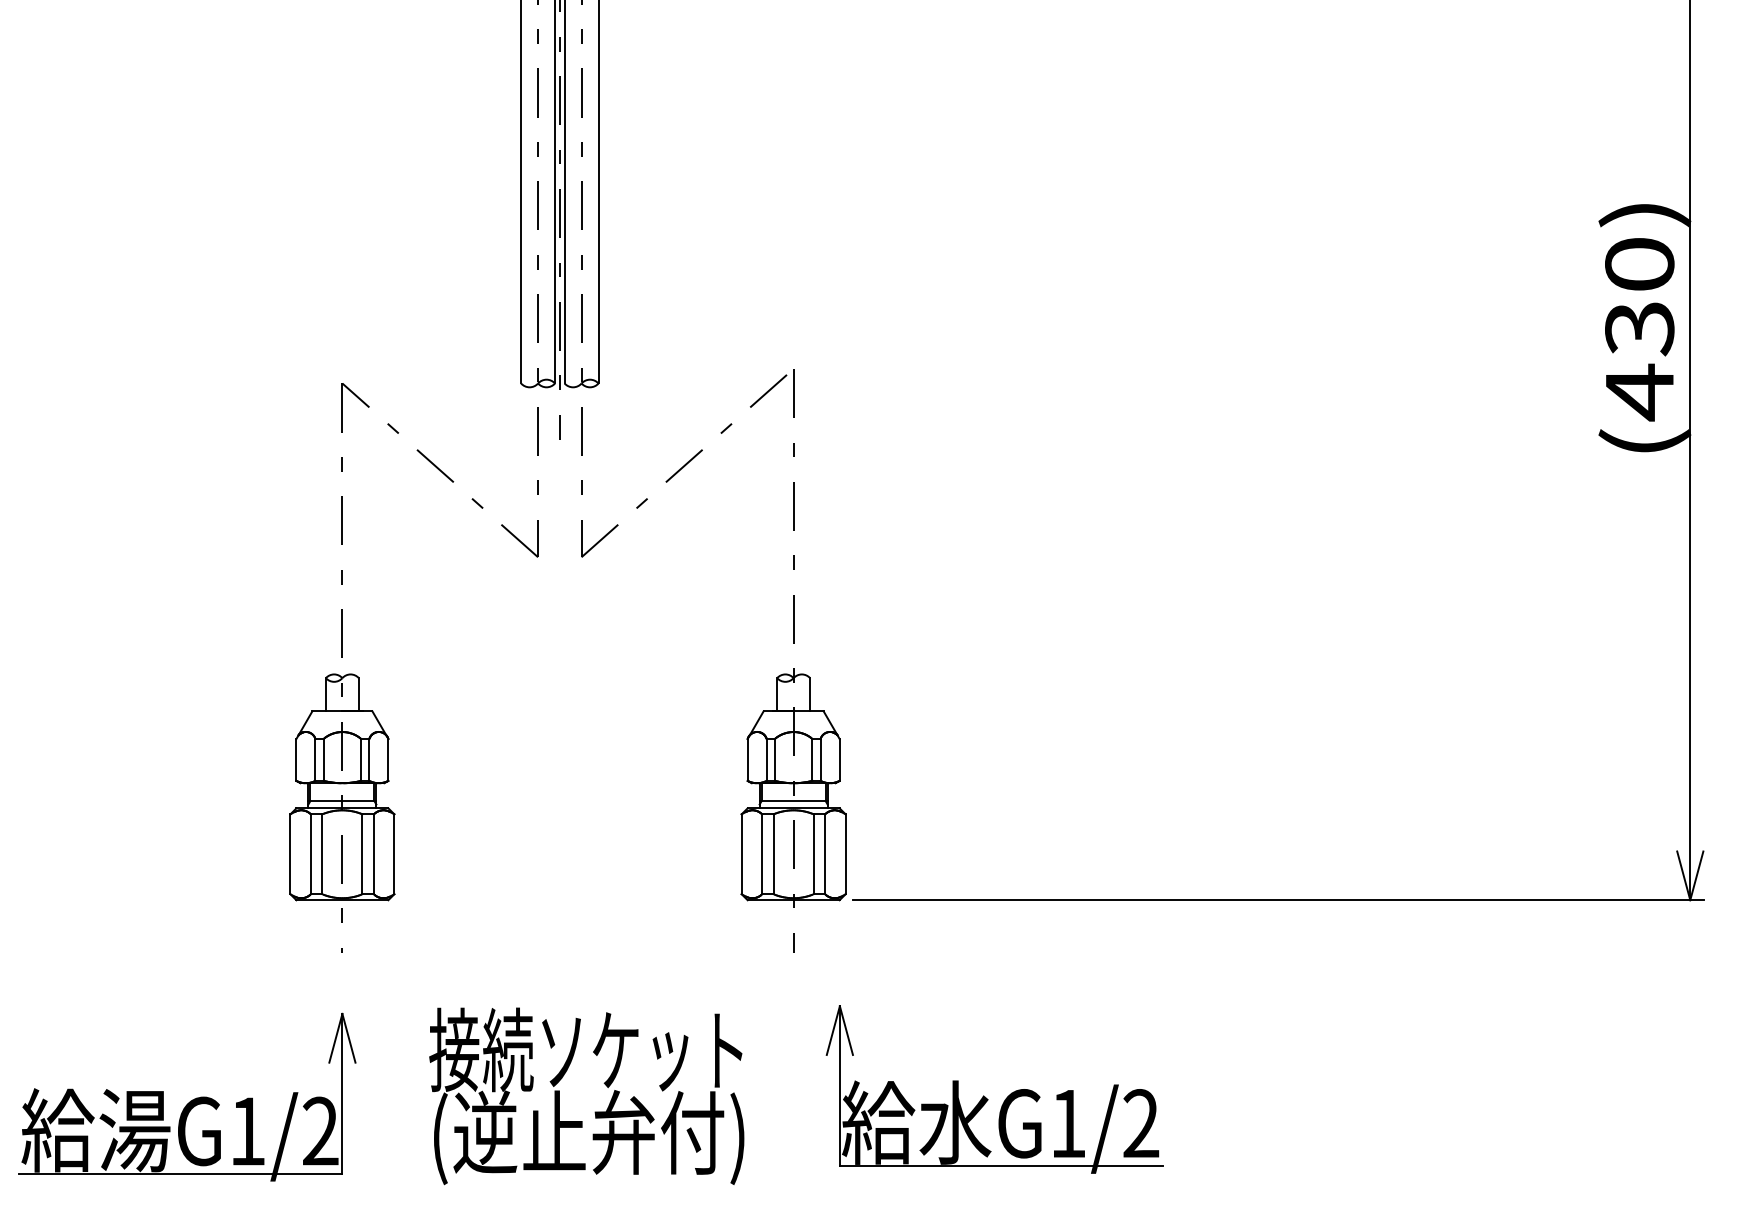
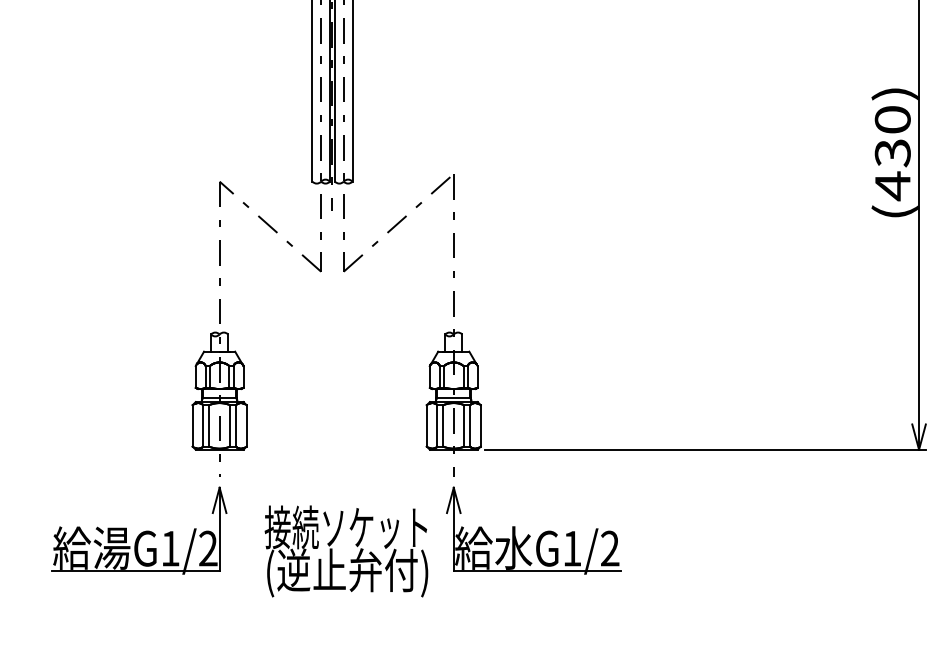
part: (993, 1088) -> (533, 530), moved
part: (187, 1096) -> (139, 530), moved

